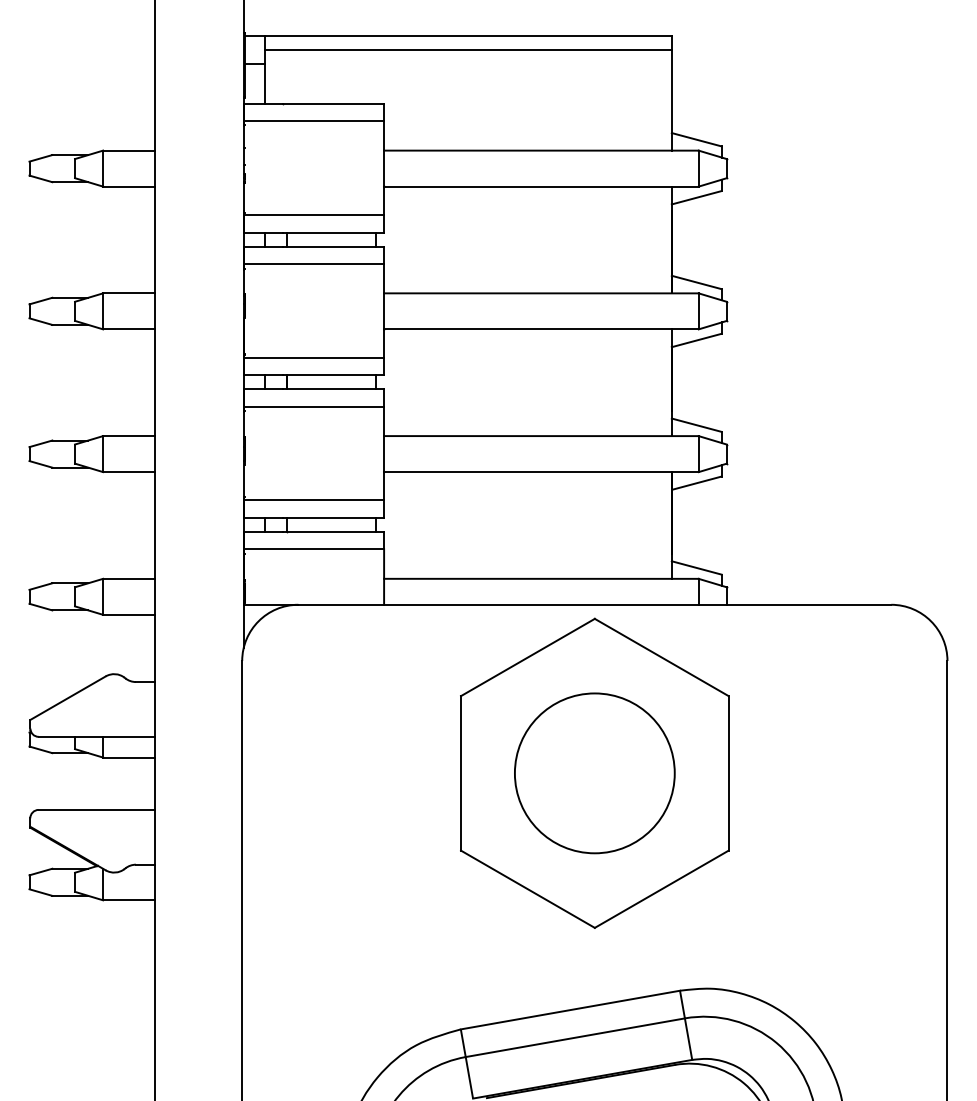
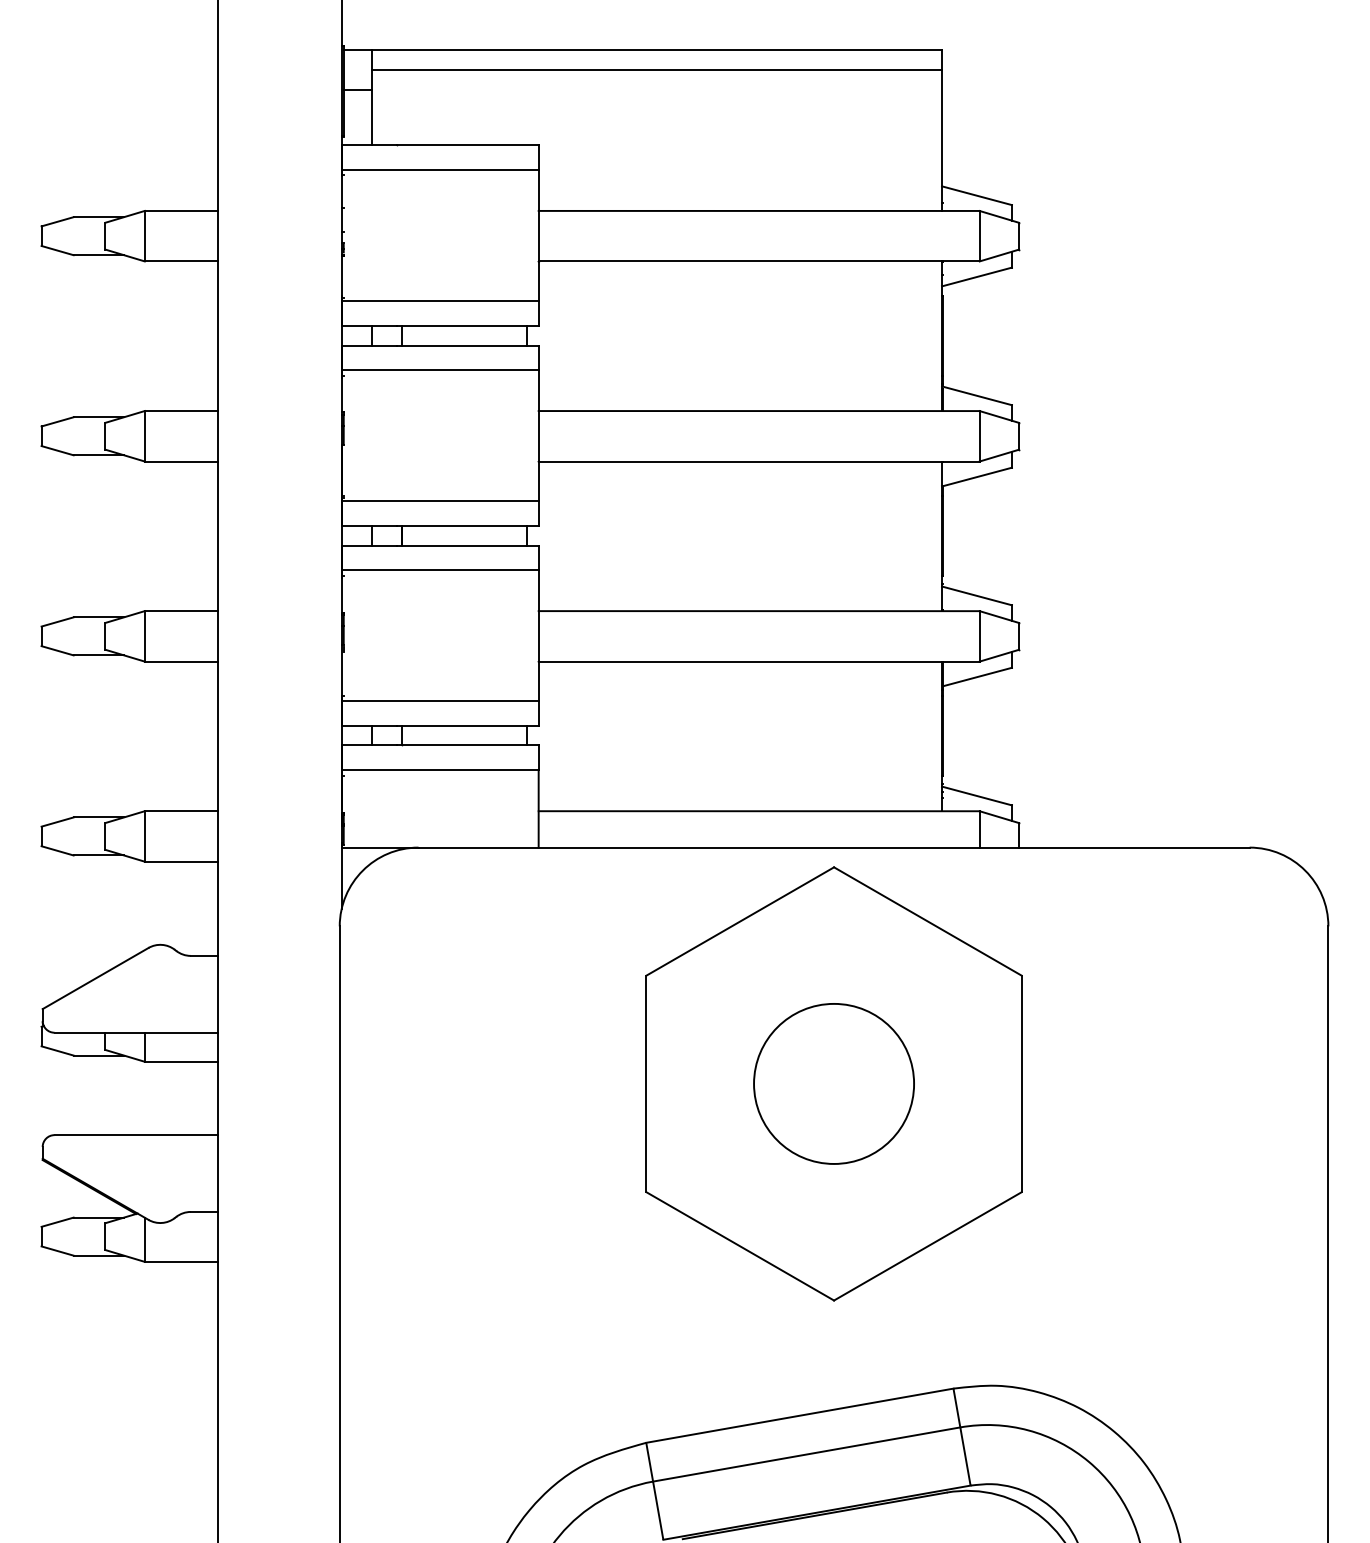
circle: (594, 773) -> (833, 1084), size x0.71

